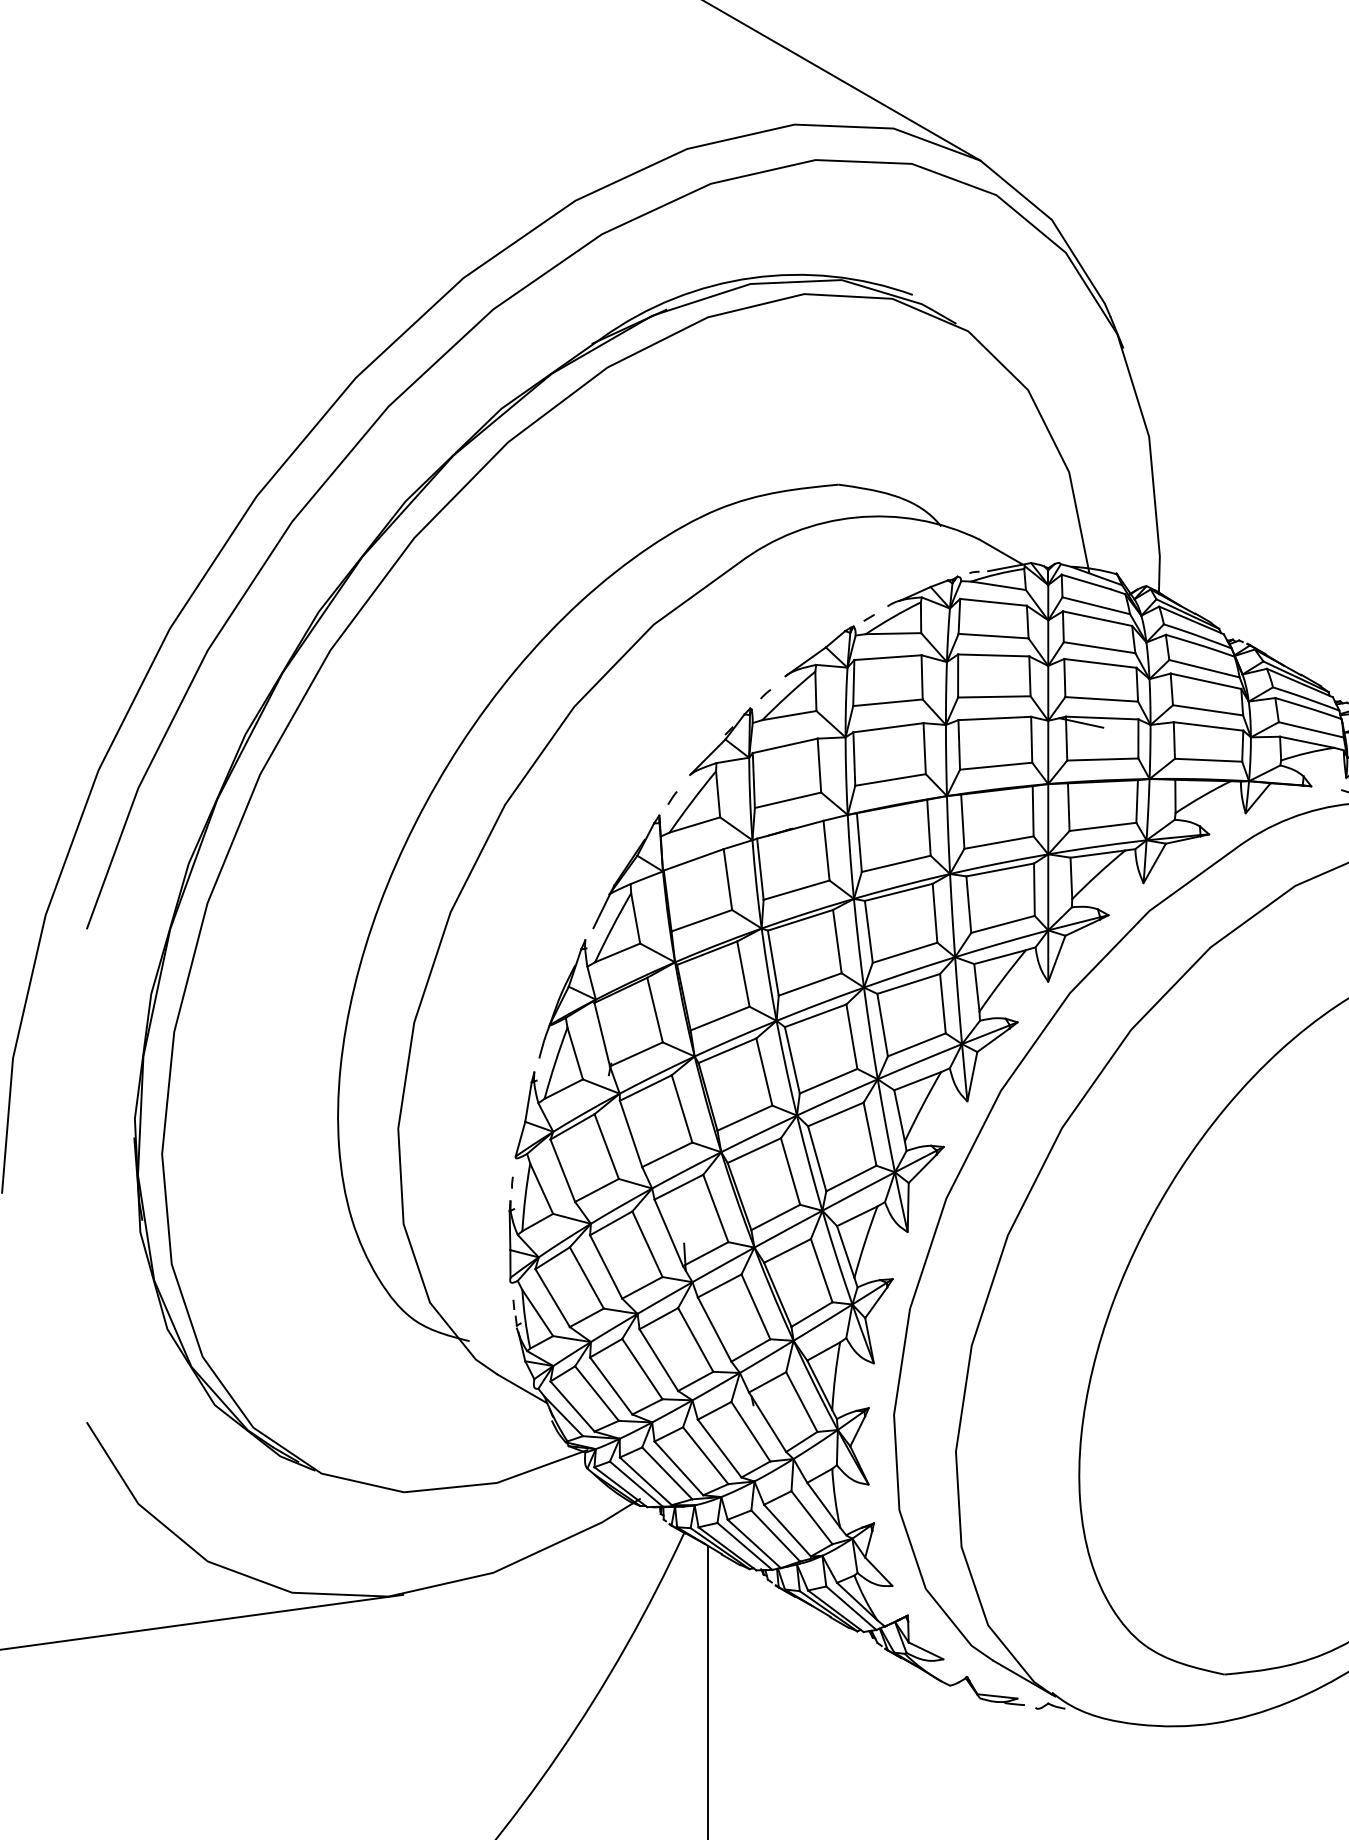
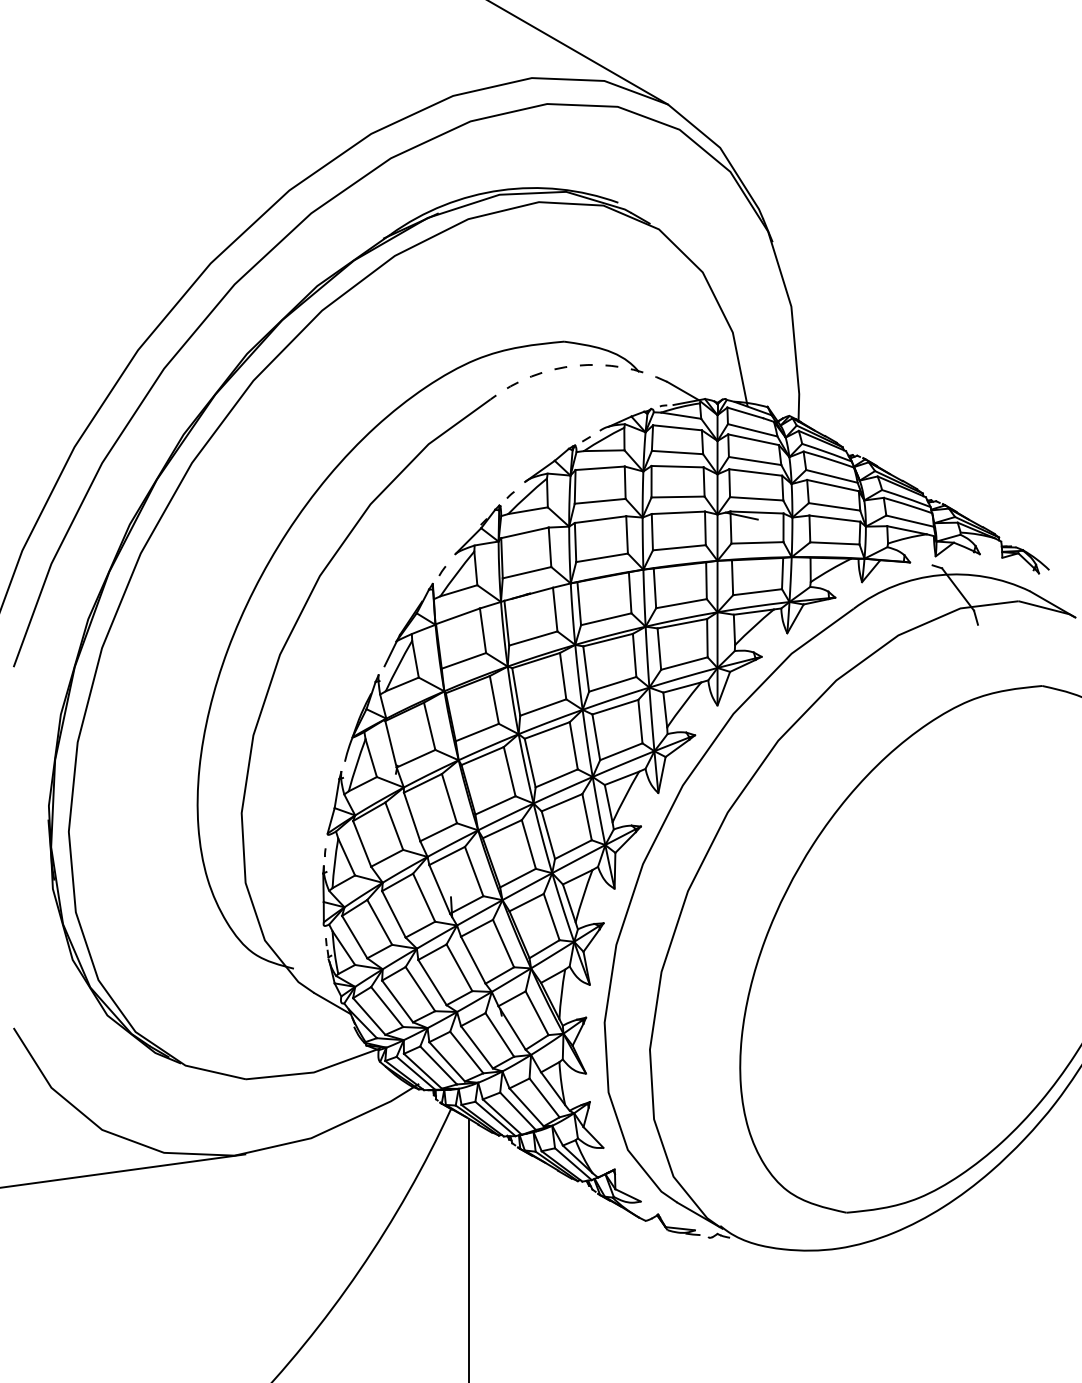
arc: (855, 517) -> (576, 365), solid -> dashed

